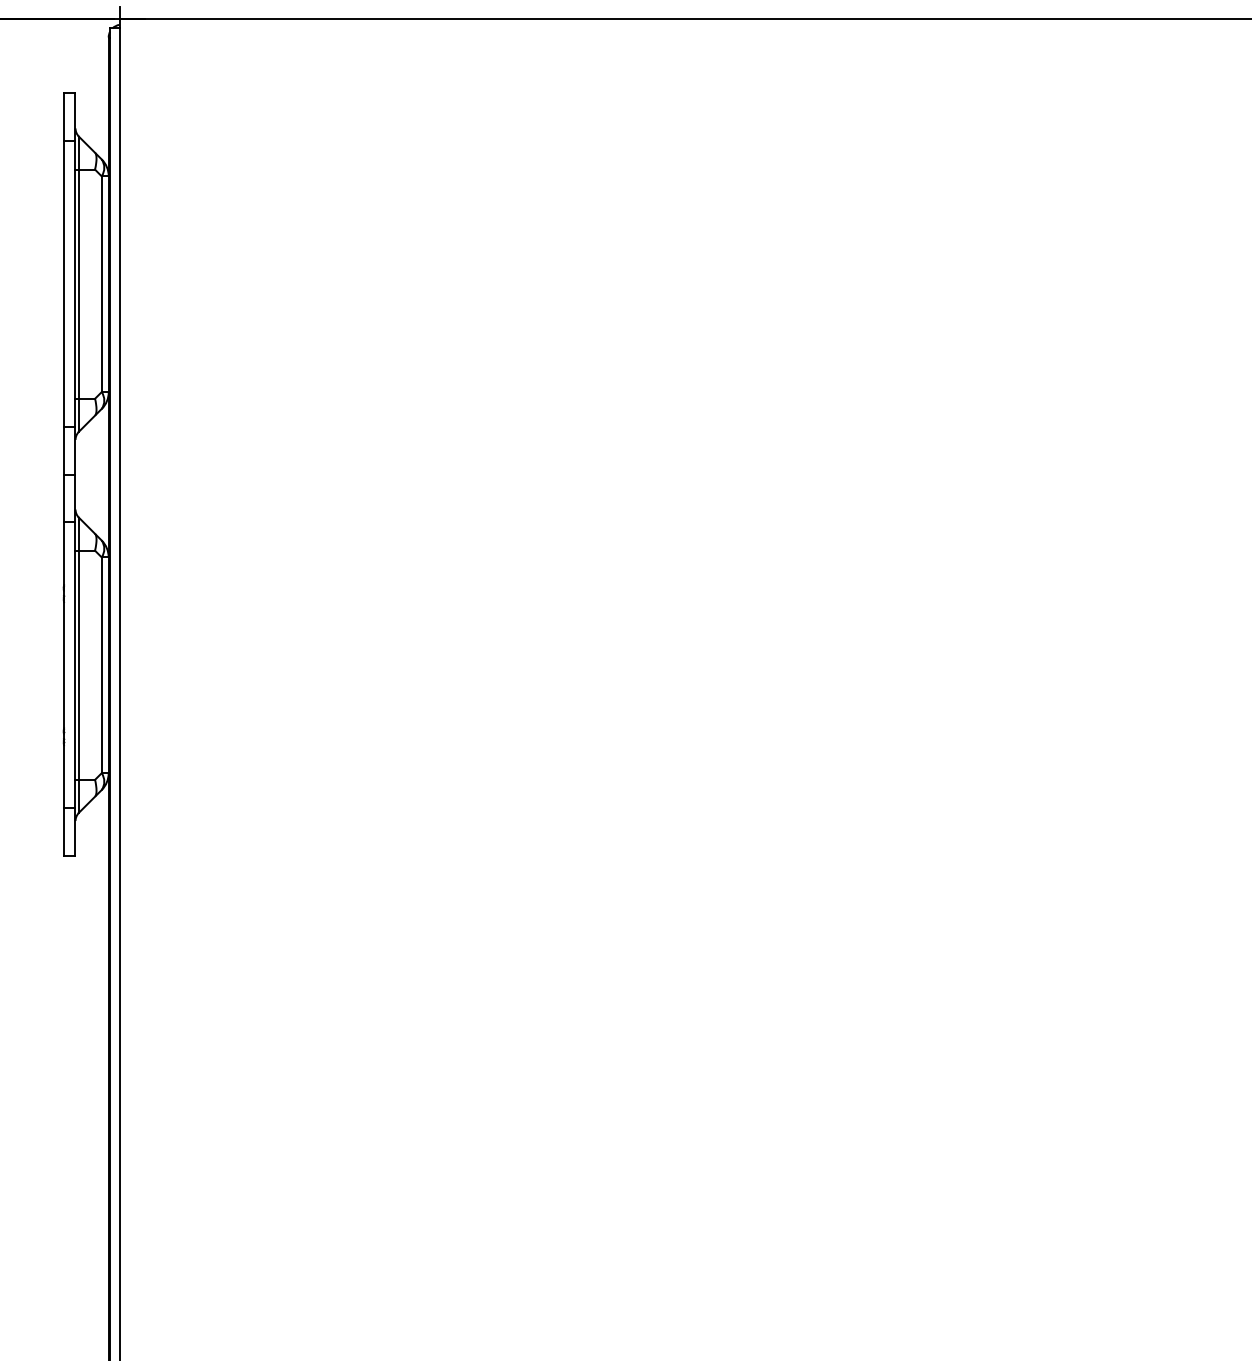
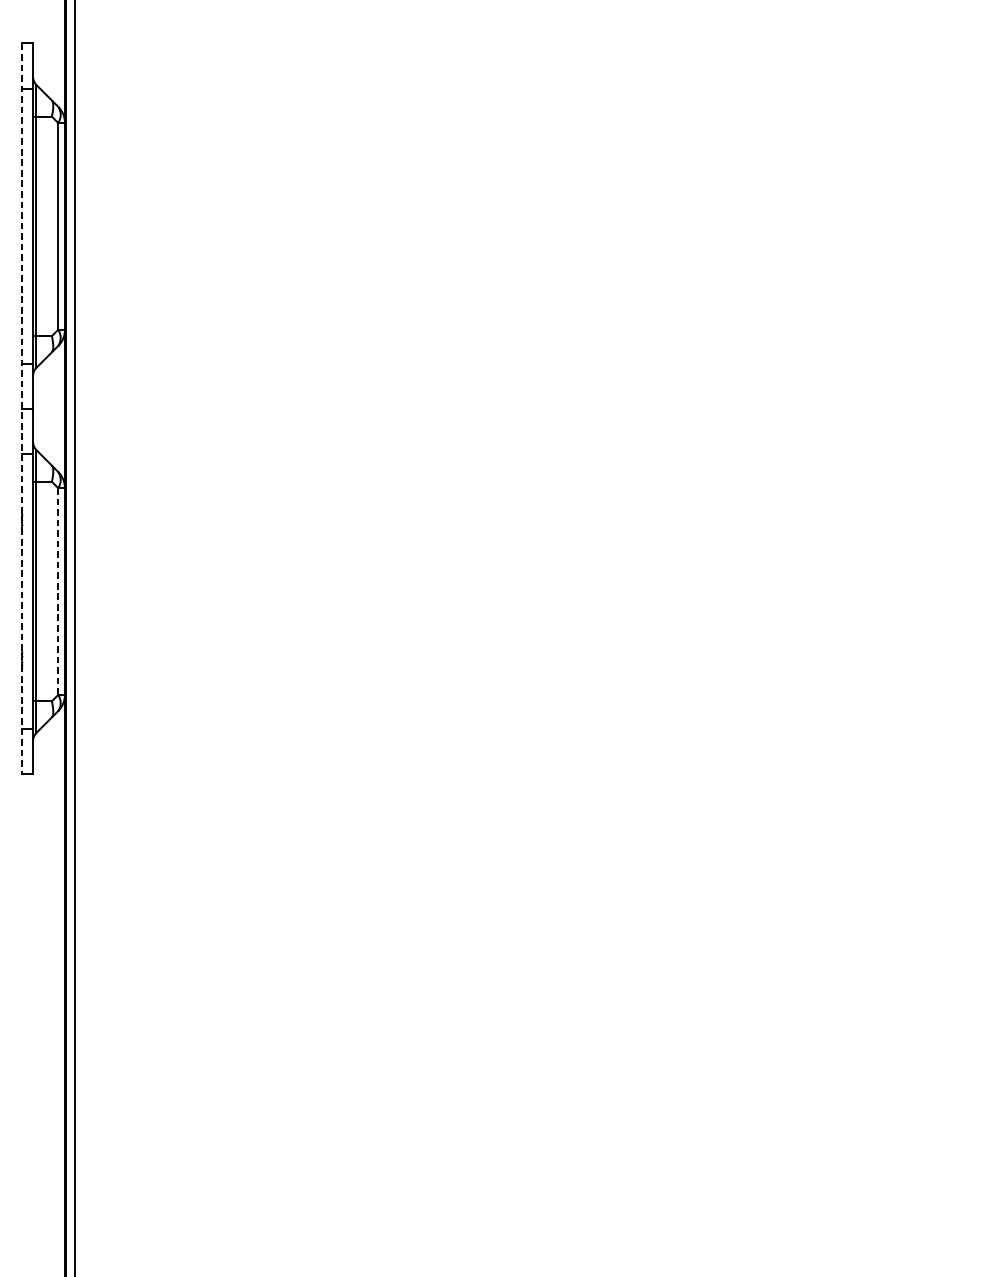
line: (64, 475) -> (22, 409), solid -> dashed
line: (101, 665) -> (58, 591), solid -> dashed

